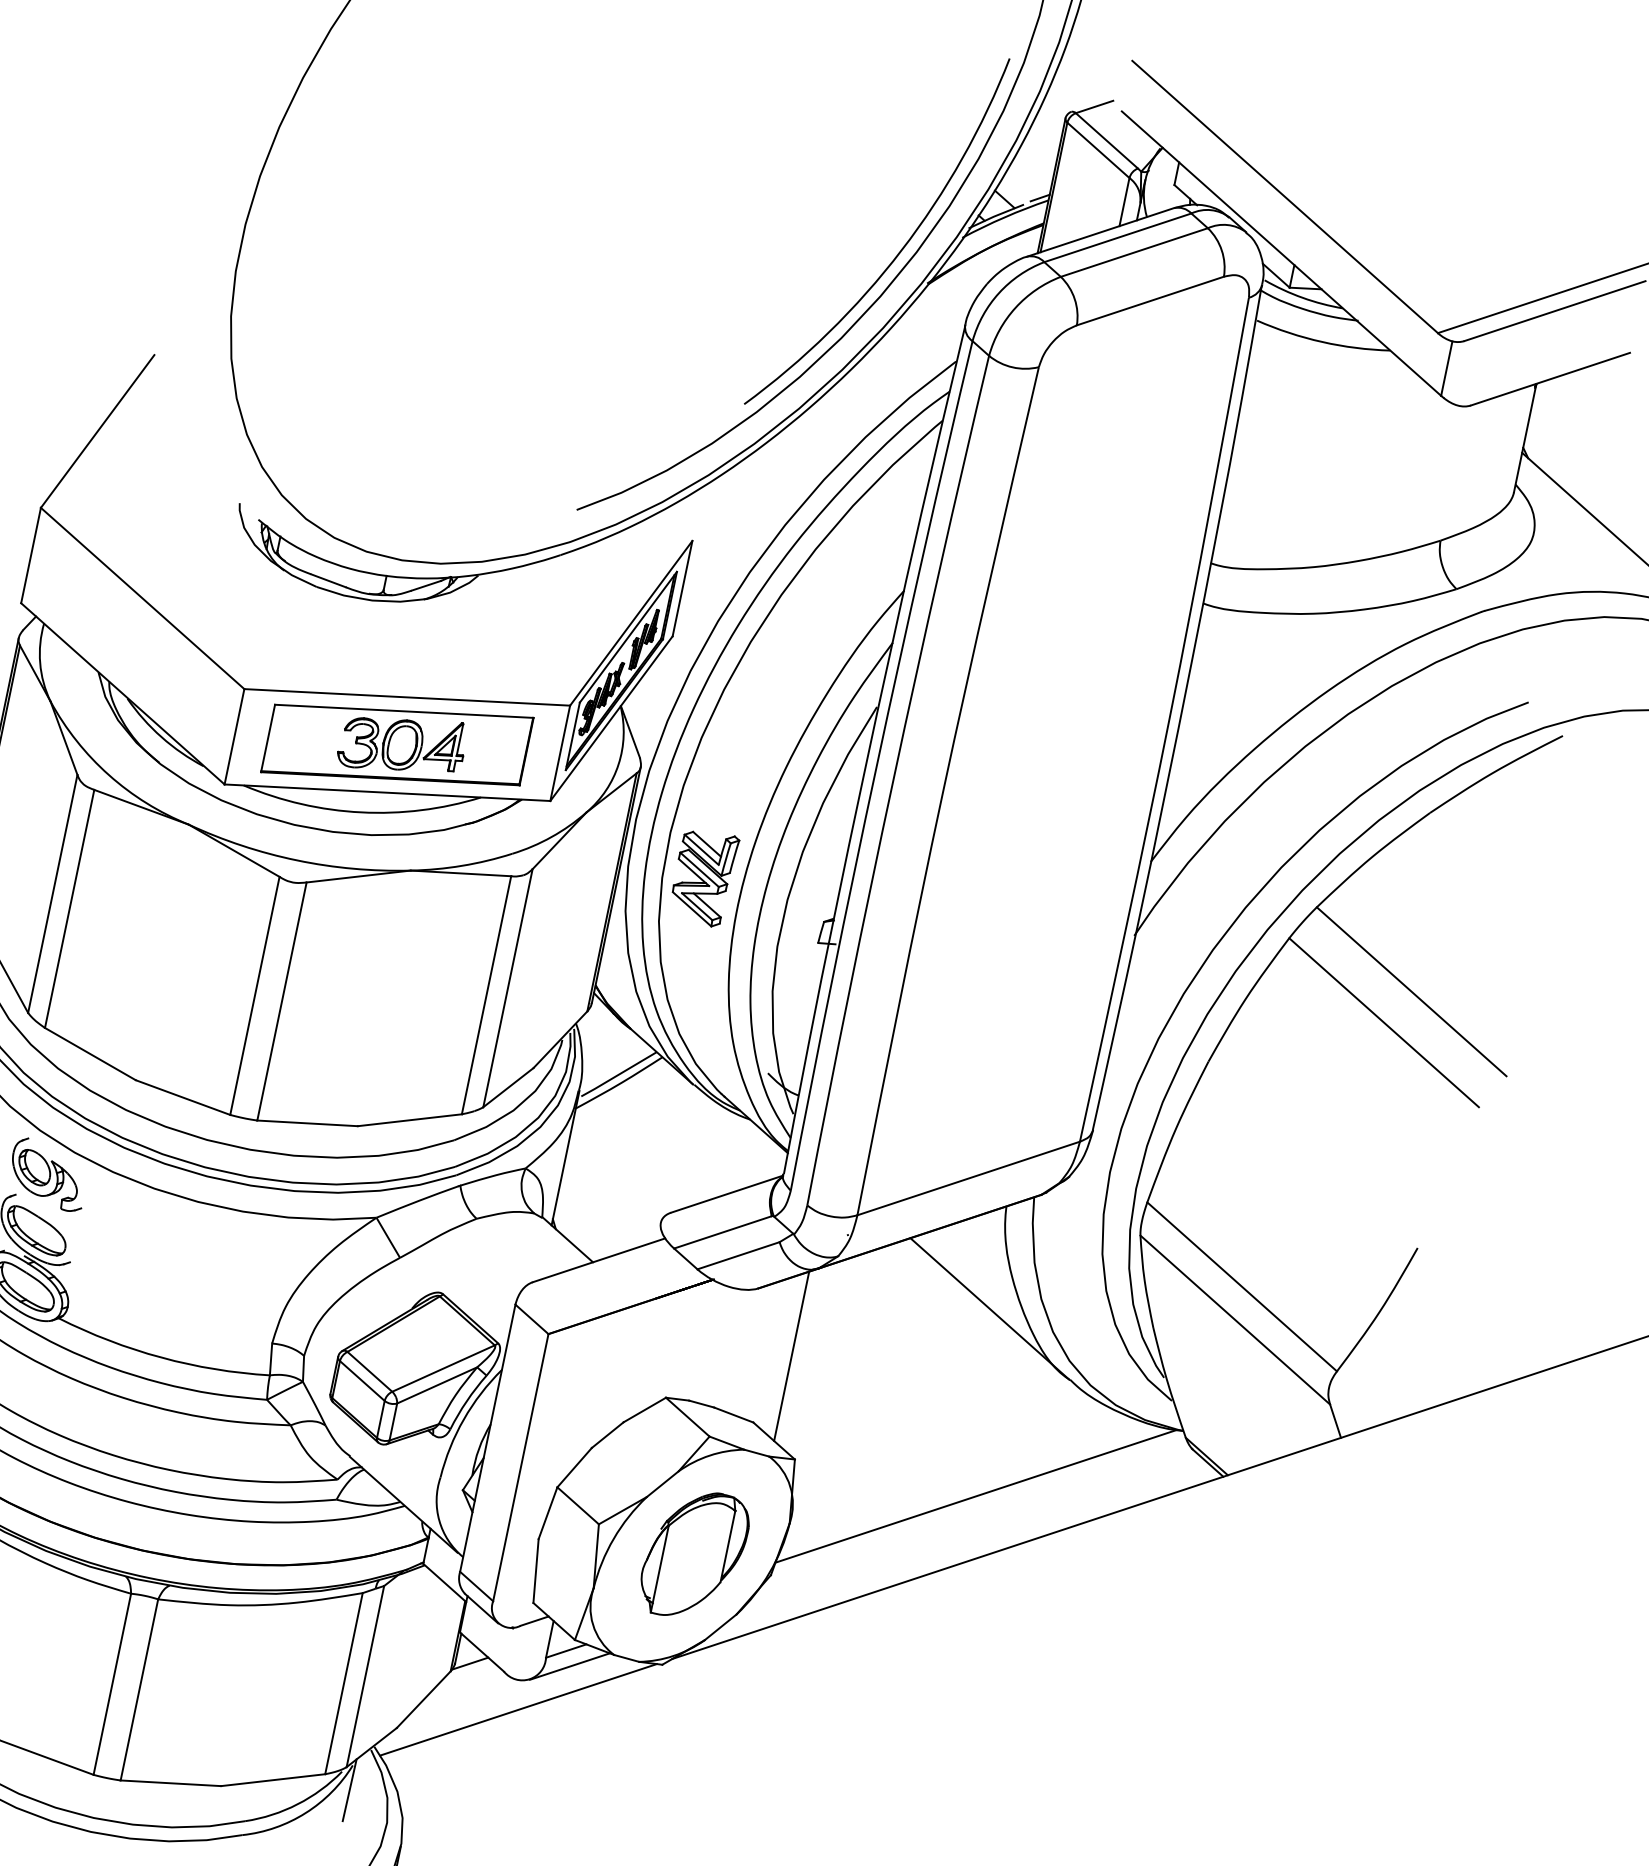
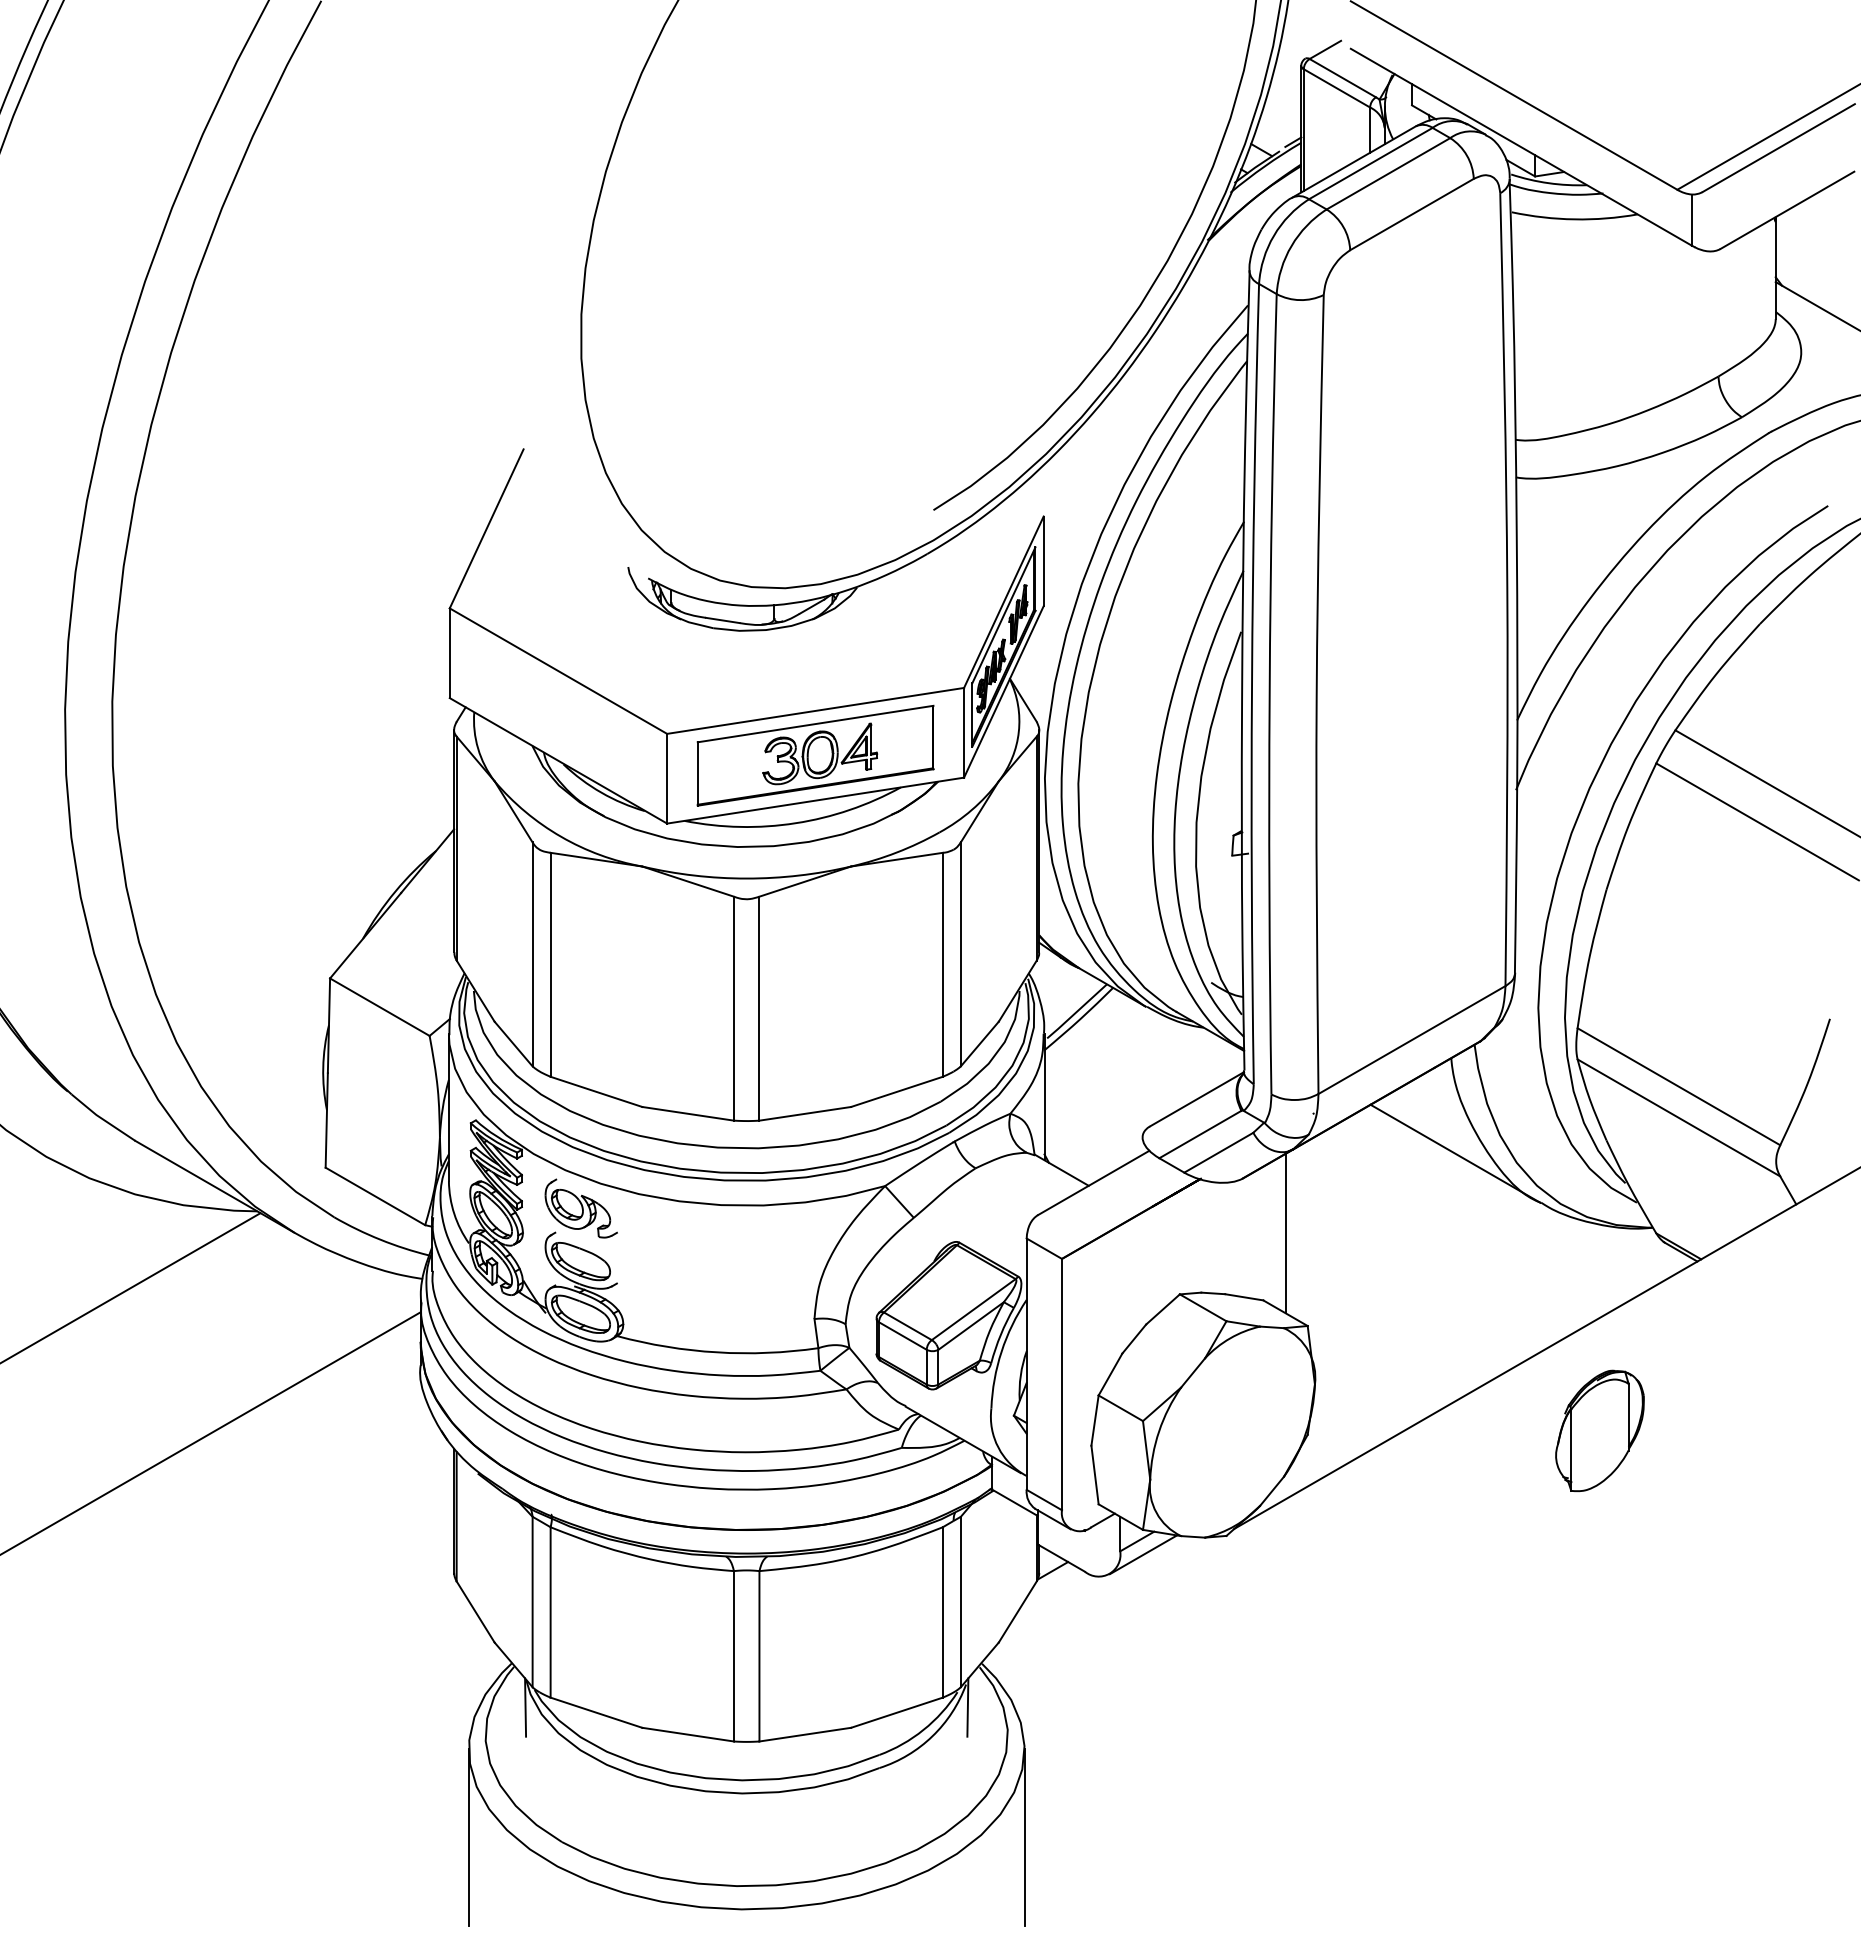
arc: (899, 250) -> (1176, 215), removed
part: (702, 876) -> (1115, 817), removed
line: (975, 1496) -> (1477, 1325), removed
part: (694, 1554) -> (1599, 1430), moved
line: (517, 1709) -> (1104, 1603), removed

